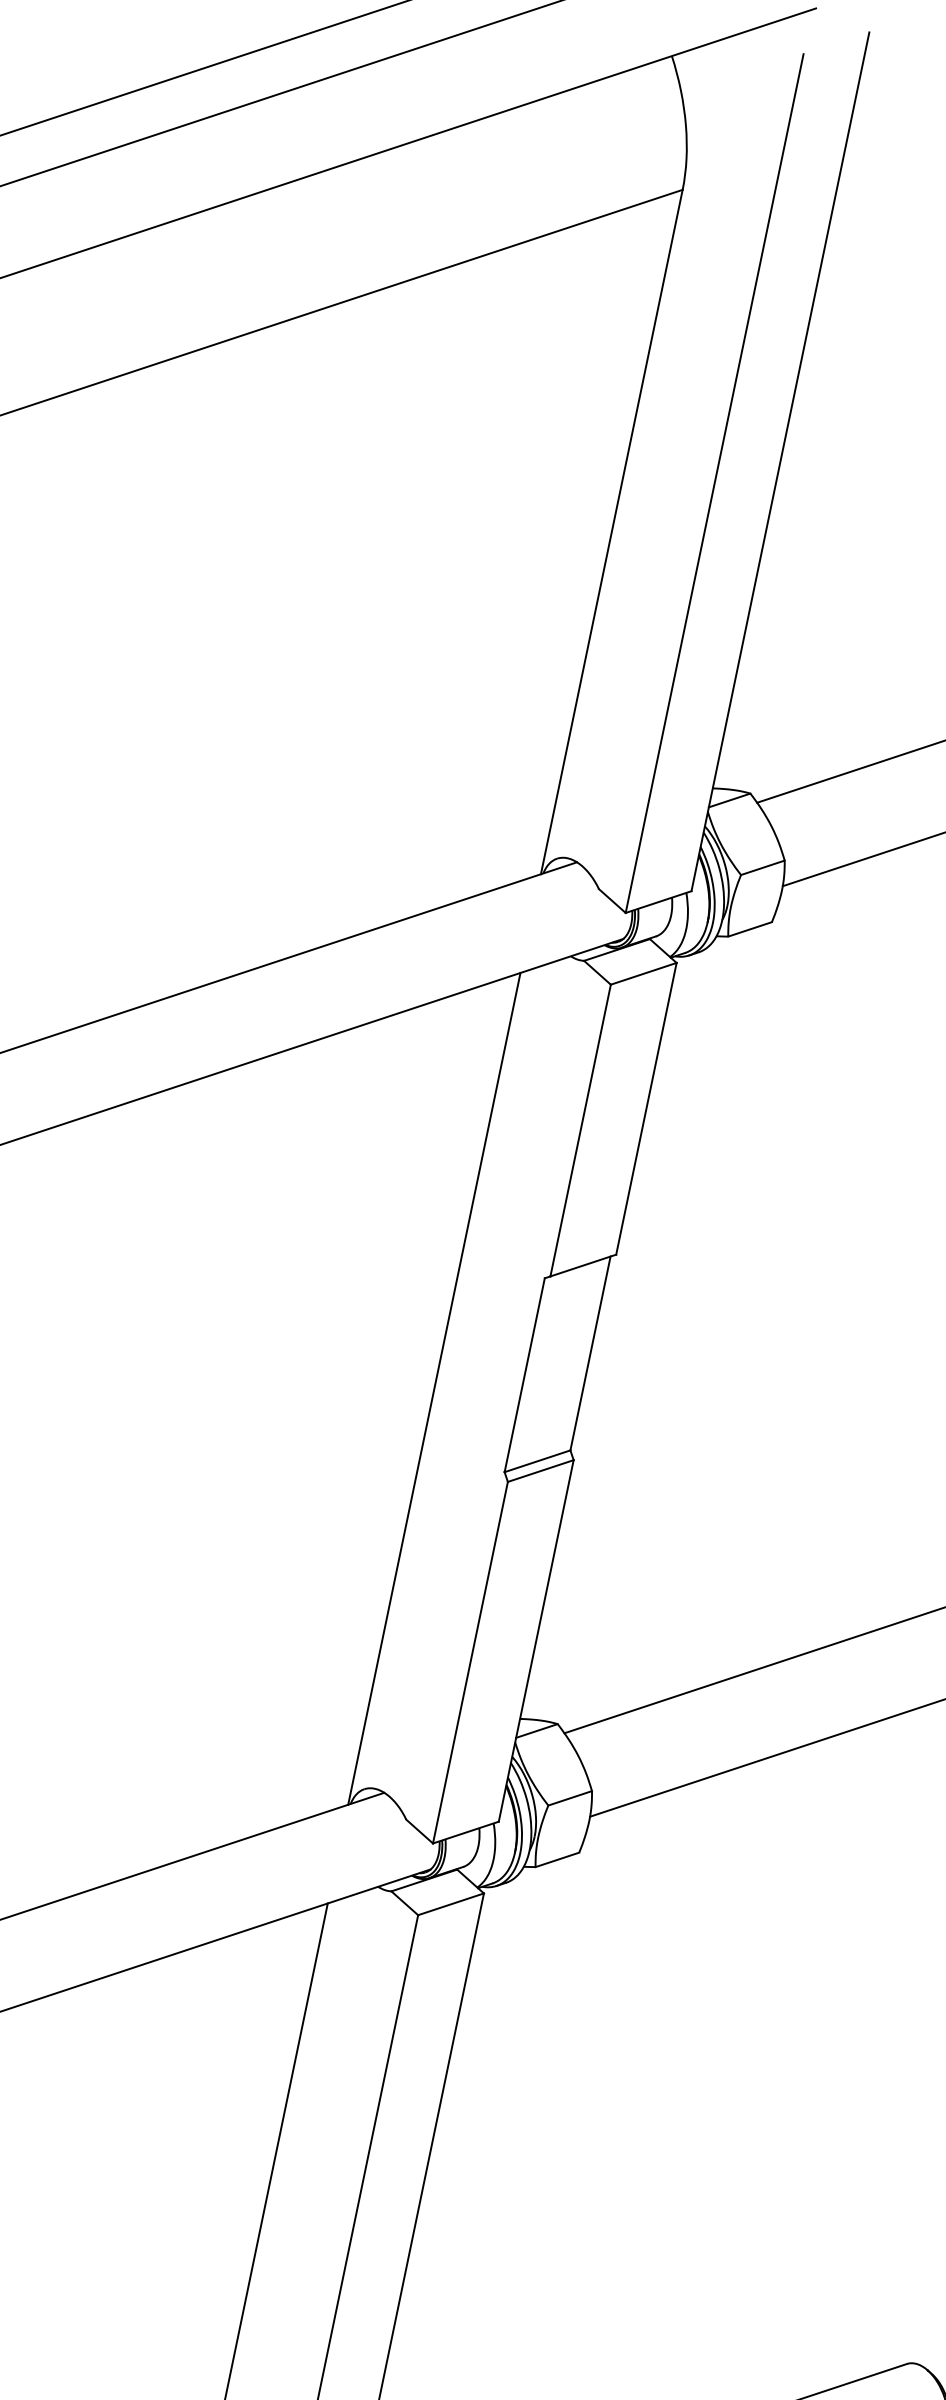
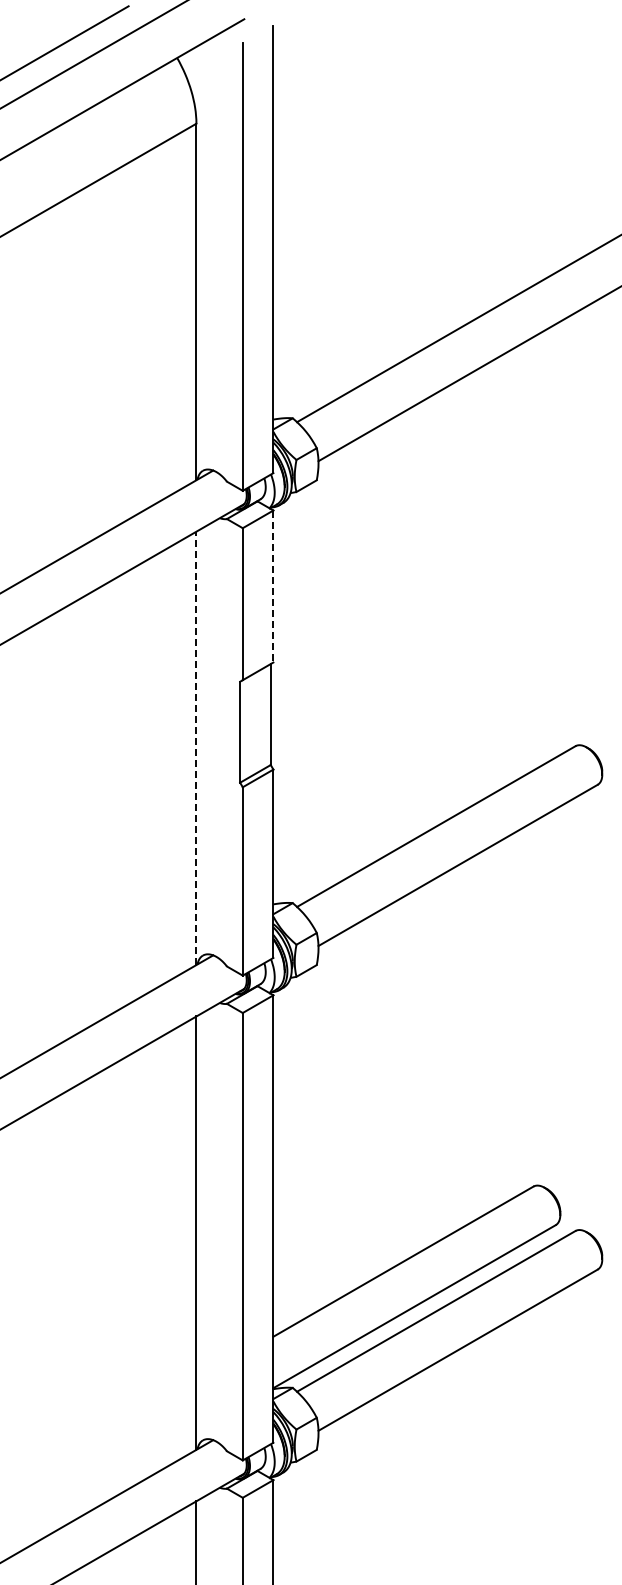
line: (646, 1110) -> (273, 587), solid -> dashed
line: (434, 1389) -> (196, 748), solid -> dashed

